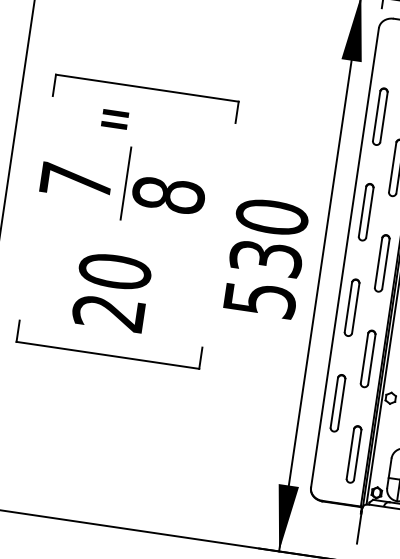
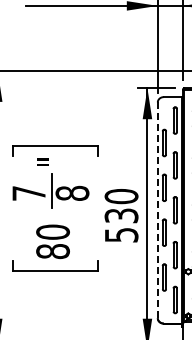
line: (344, 258) -> (157, 210), solid -> dashed
text: (107, 312) -> (52, 251), 20 -> 80

